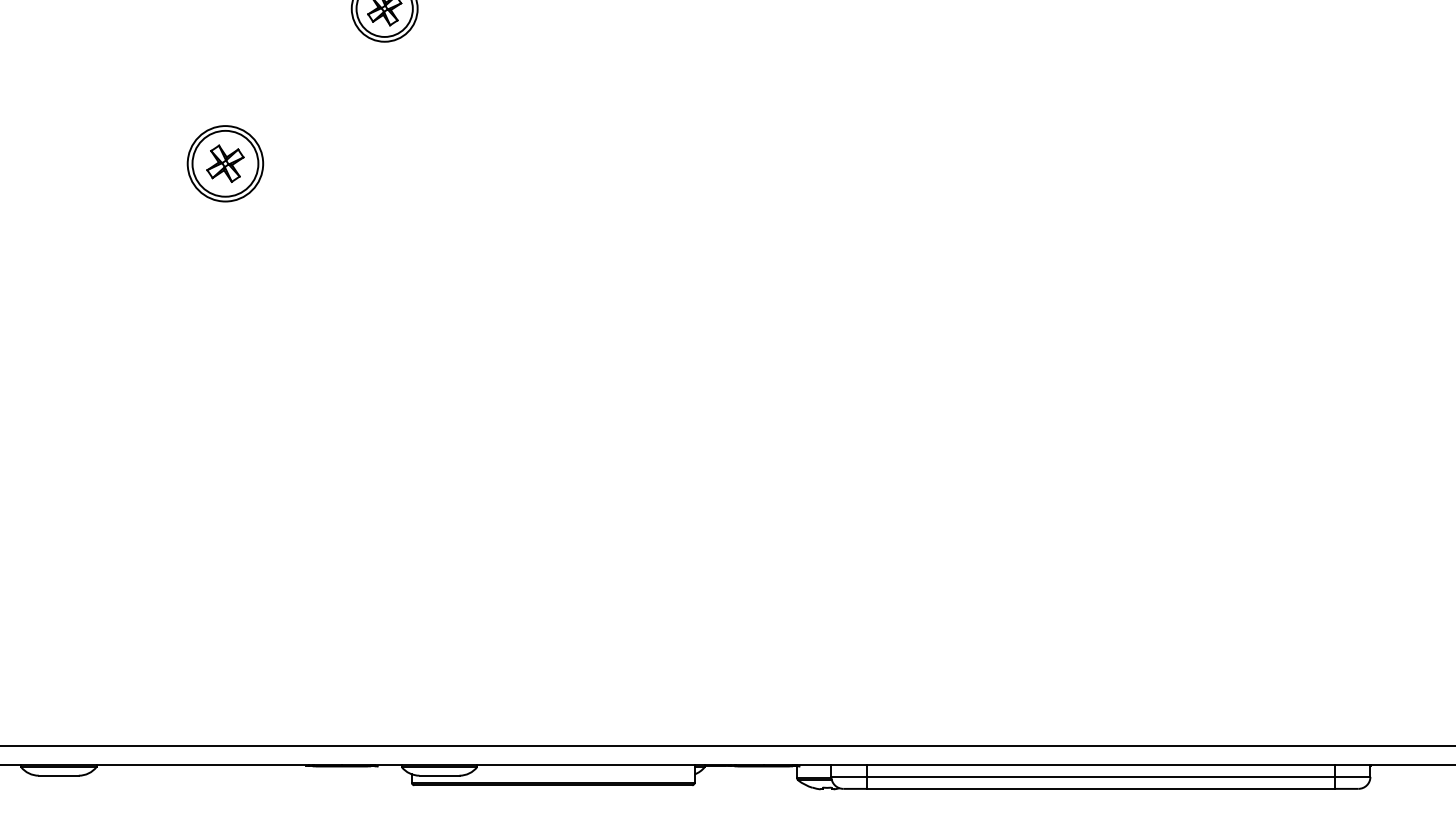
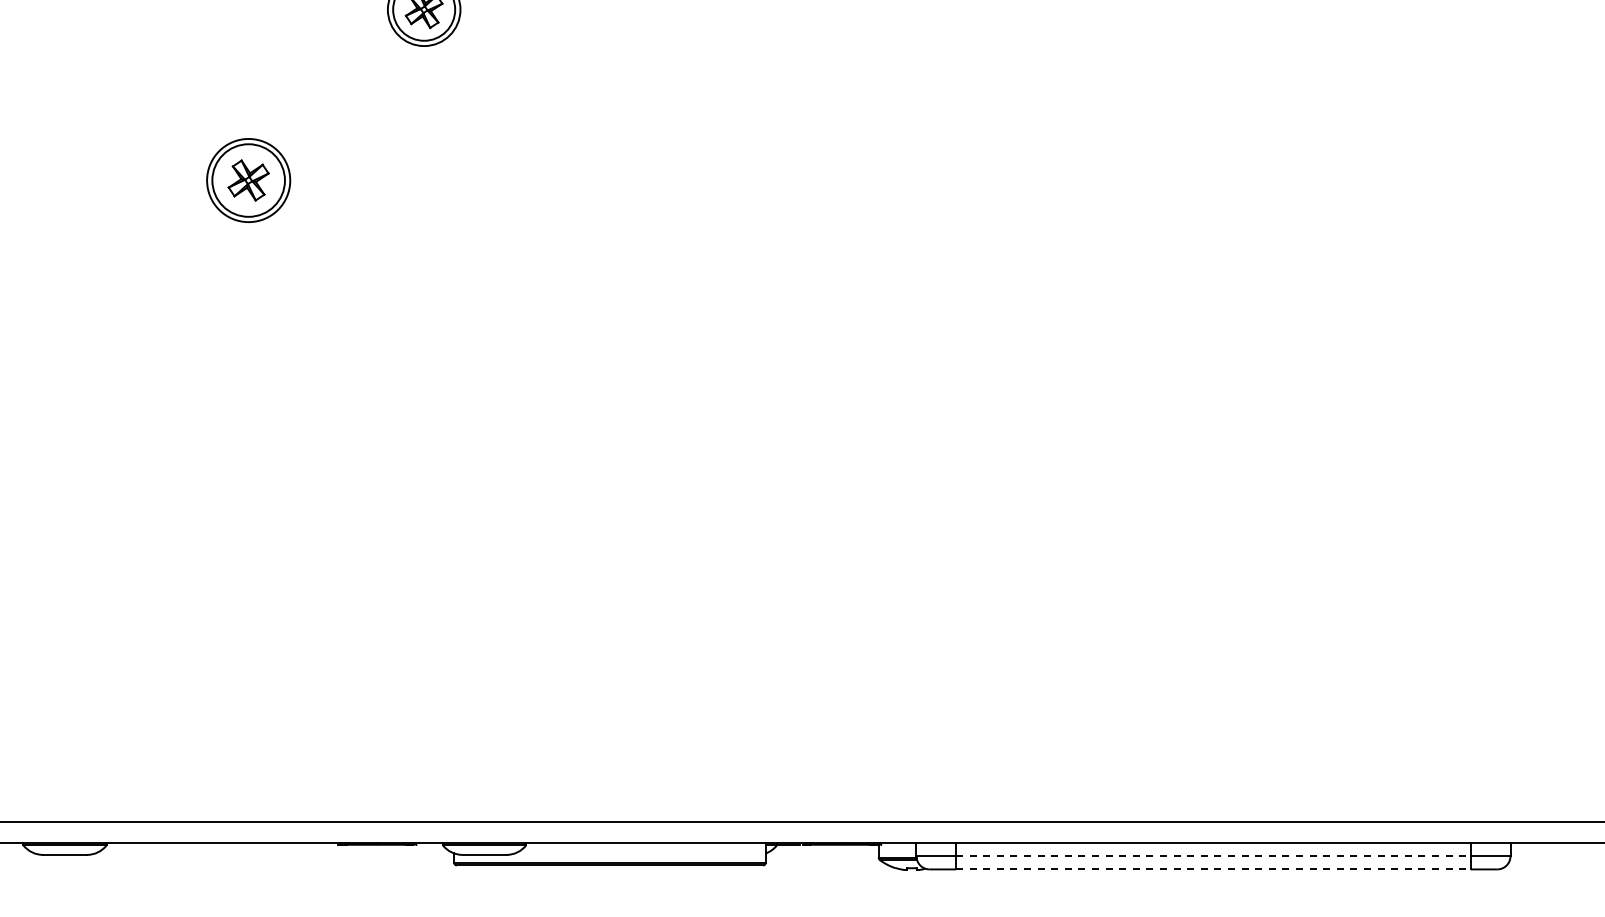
line: (1100, 777) -> (1213, 856), solid -> dashed
line: (1100, 788) -> (1213, 869), solid -> dashed

